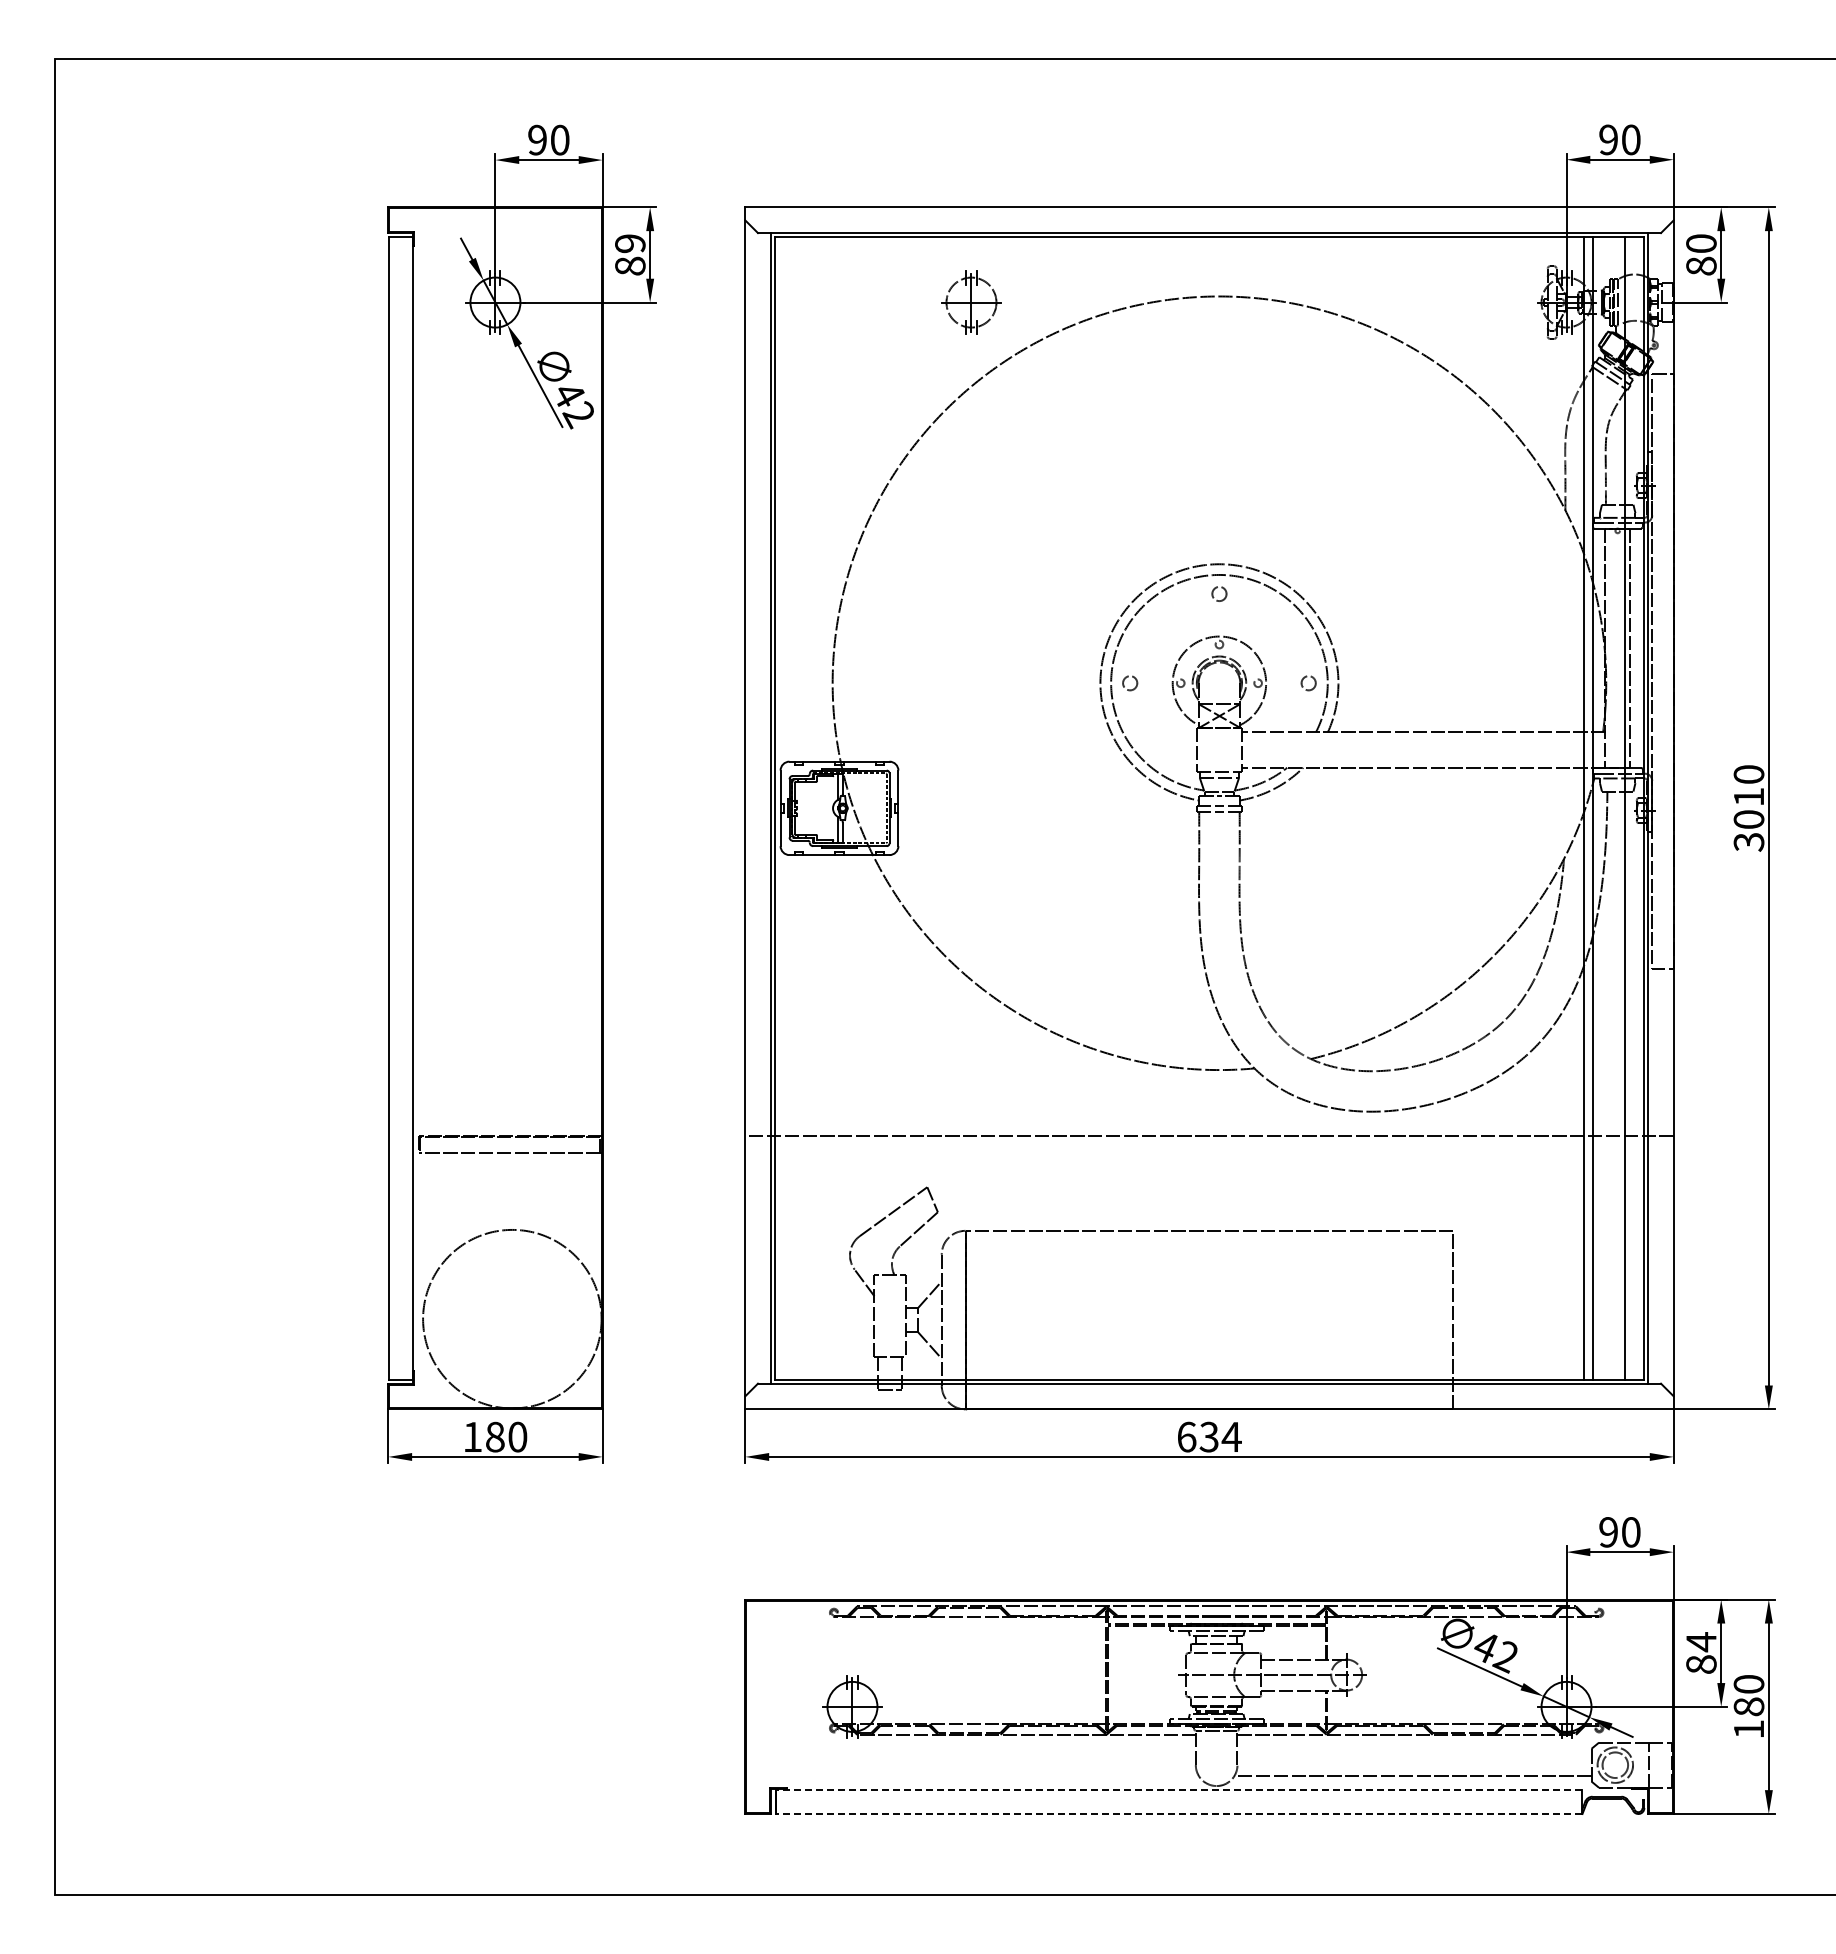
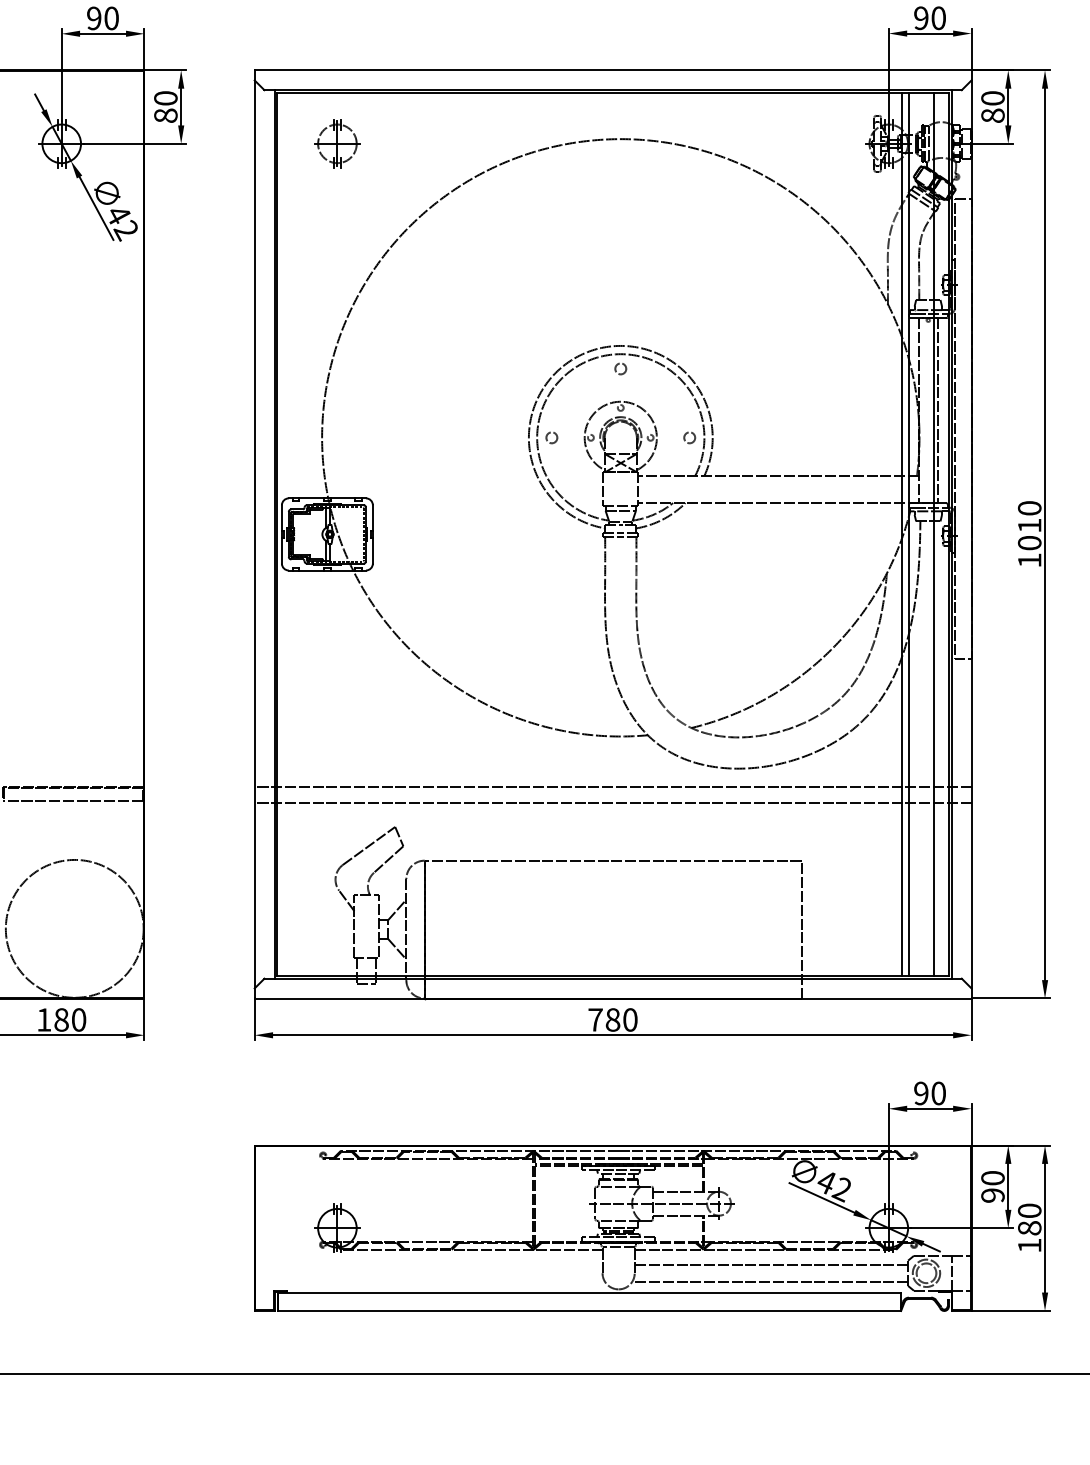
text: (630, 243) -> (166, 98), 89 -> 80
part: (971, 302) -> (337, 143), moved
text: (1748, 842) -> (1029, 560), 3010 -> 1010
line: (1209, 1155) -> (613, 802), added
text: (1209, 1436) -> (613, 1019), 634 -> 780
text: (1701, 1652) -> (993, 1186), 84 -> 90
line: (1414, 1754) -> (771, 1265), added
line: (1178, 1790) -> (589, 1292), dashed -> solid
line: (1178, 1814) -> (589, 1311), dashed -> solid

